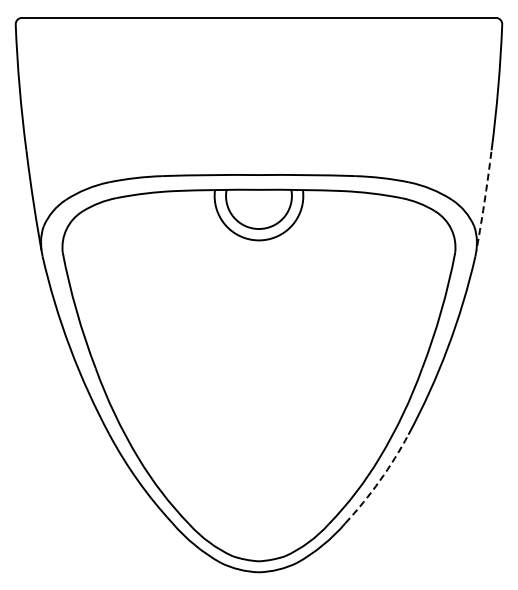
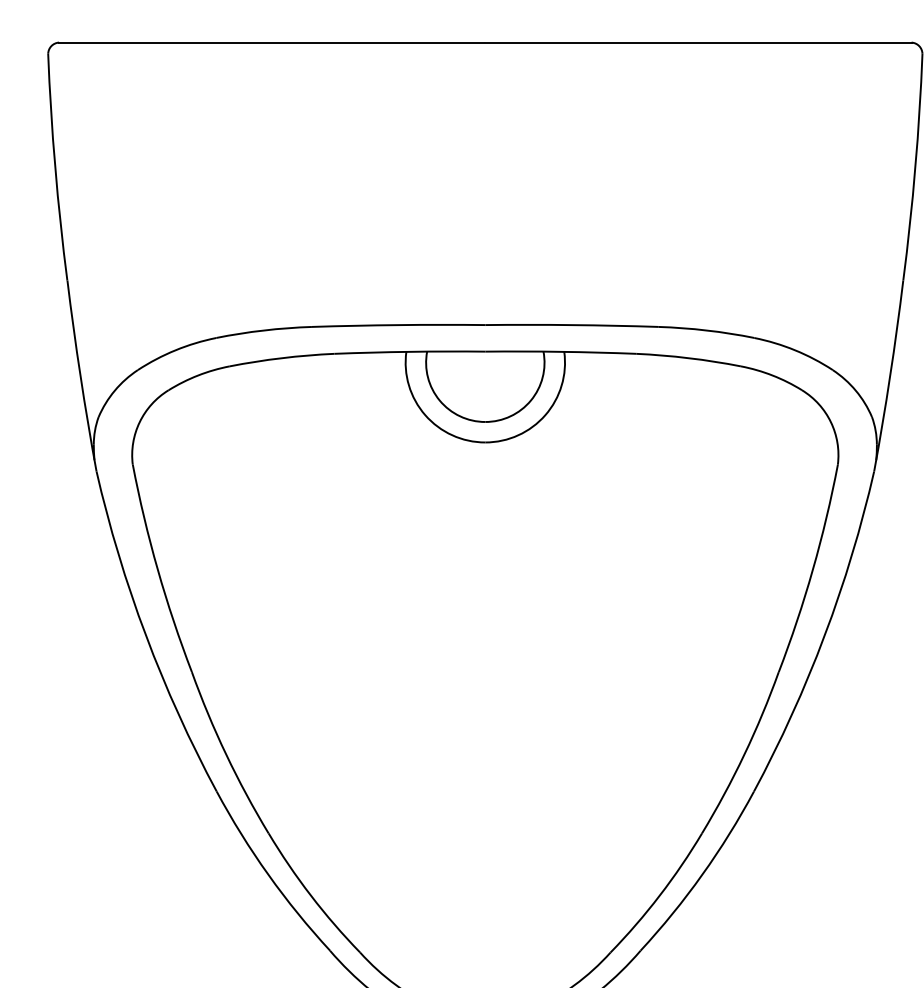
arc: (484, 203) -> (890, 376), dashed -> solid
arc: (379, 480) -> (701, 873), dashed -> solid

